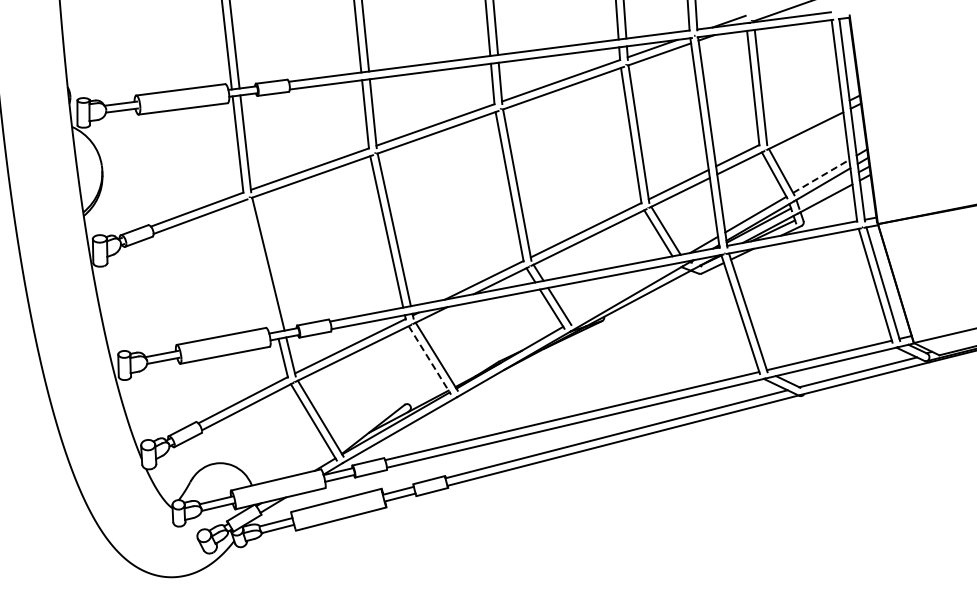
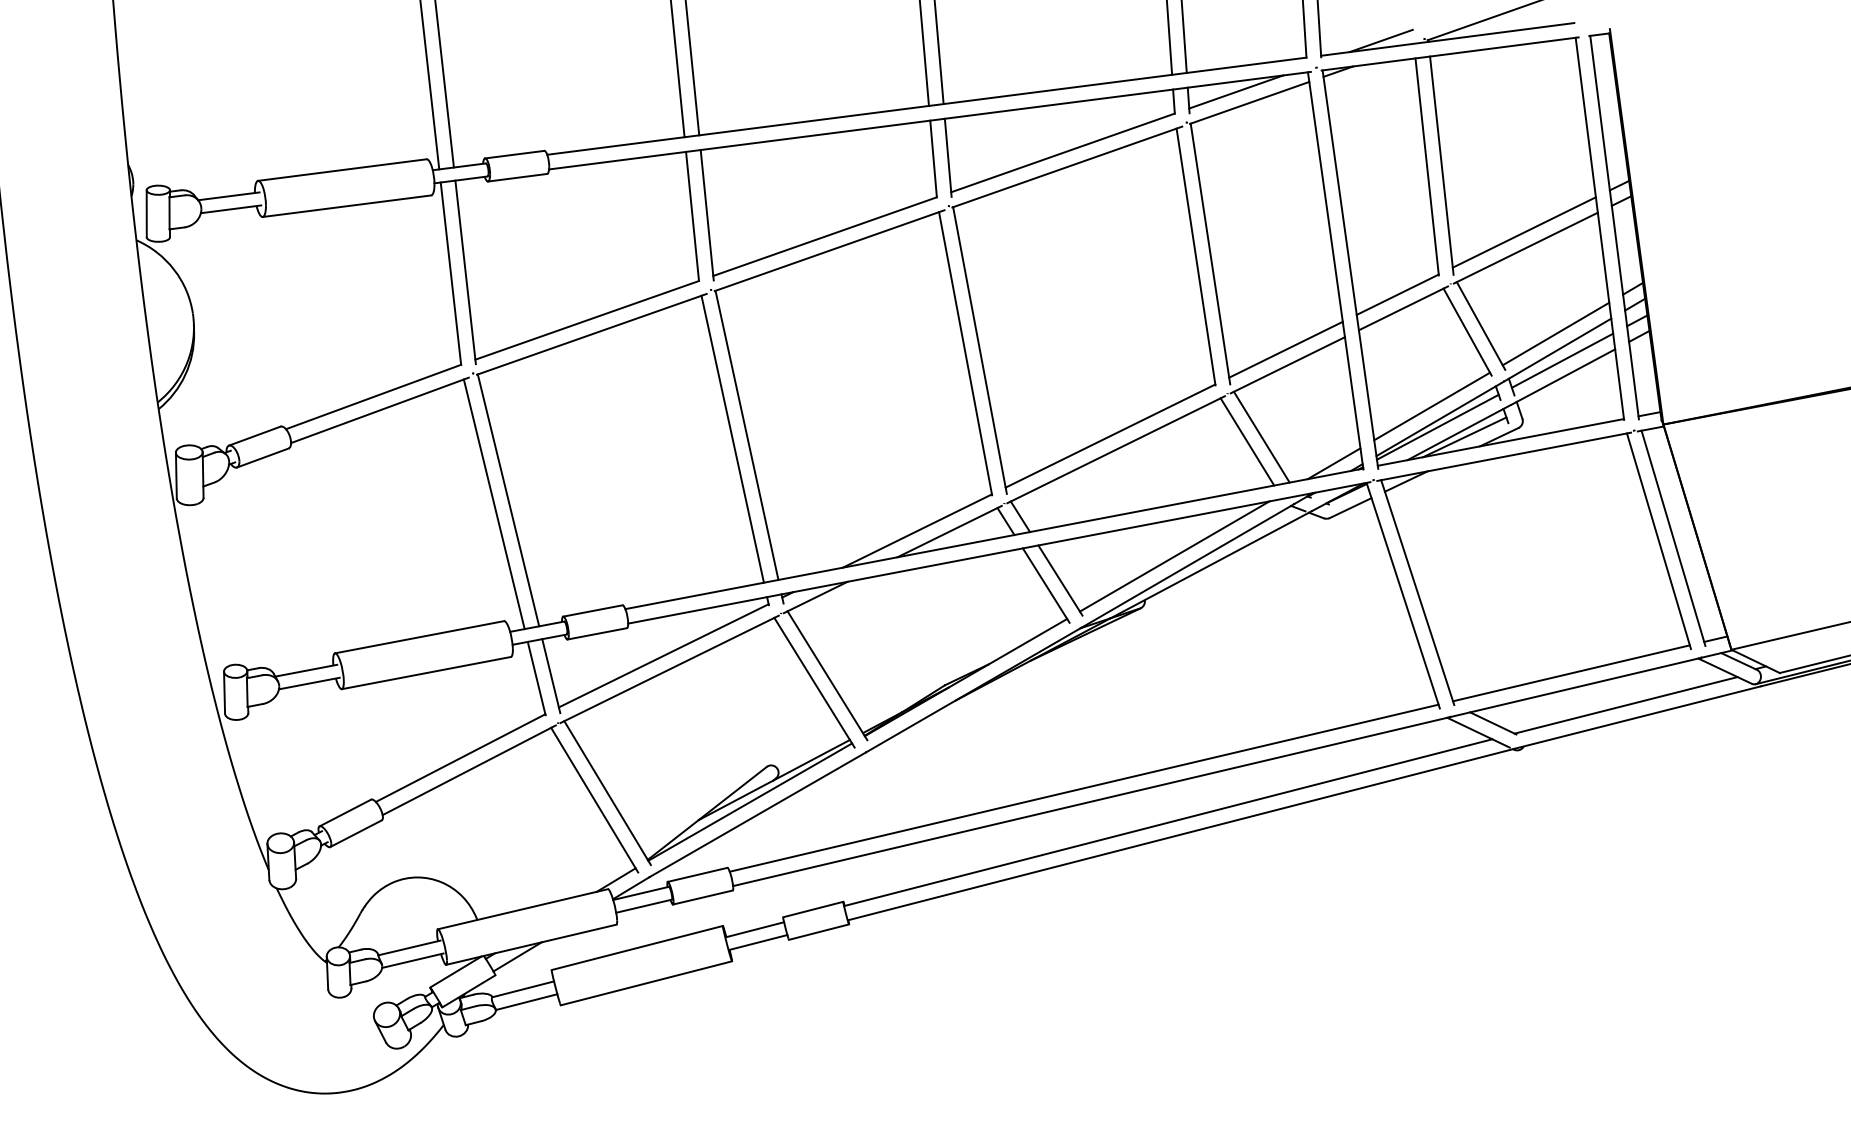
line: (804, 122) -> (1524, 231), added
line: (821, 176) -> (1556, 334), dashed -> solid
line: (824, 190) -> (1562, 360), added
line: (260, 266) -> (493, 504), added
line: (620, 293) -> (1175, 555), added
line: (430, 360) -> (815, 682), dashed -> solid

